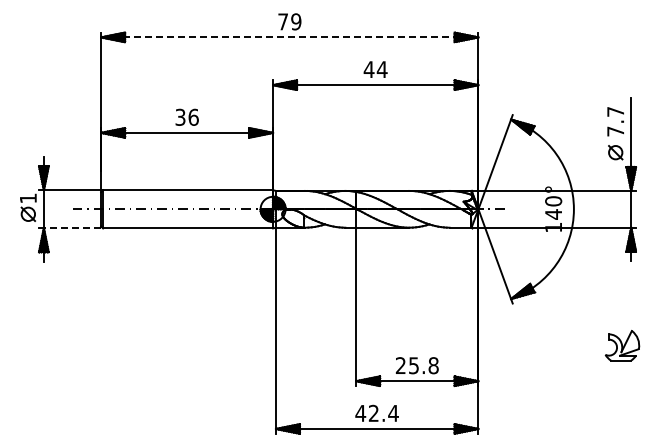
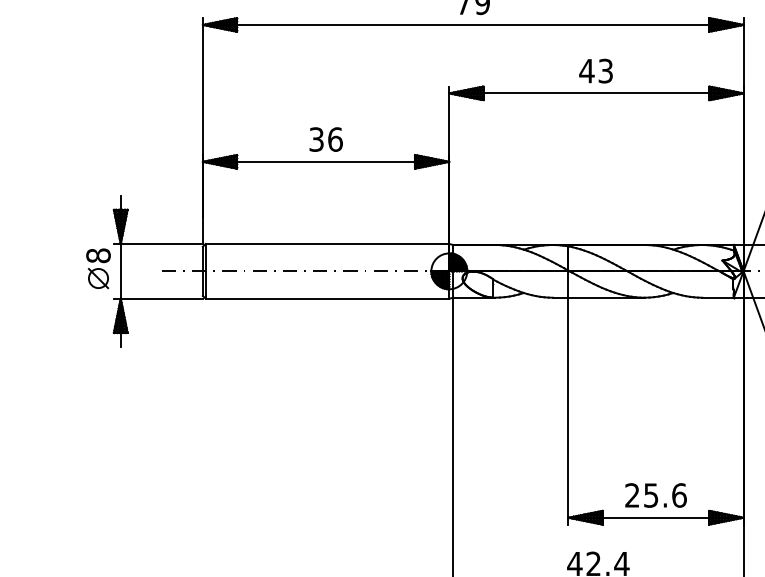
line: (289, 37) -> (472, 25), dashed -> solid
text: (381, 69) -> (604, 70), 44 -> 43
text: (27, 198) -> (97, 255), 1 -> 8
line: (72, 228) -> (161, 298), dashed -> solid
text: (433, 365) -> (679, 495), 25.8 -> 25.6

